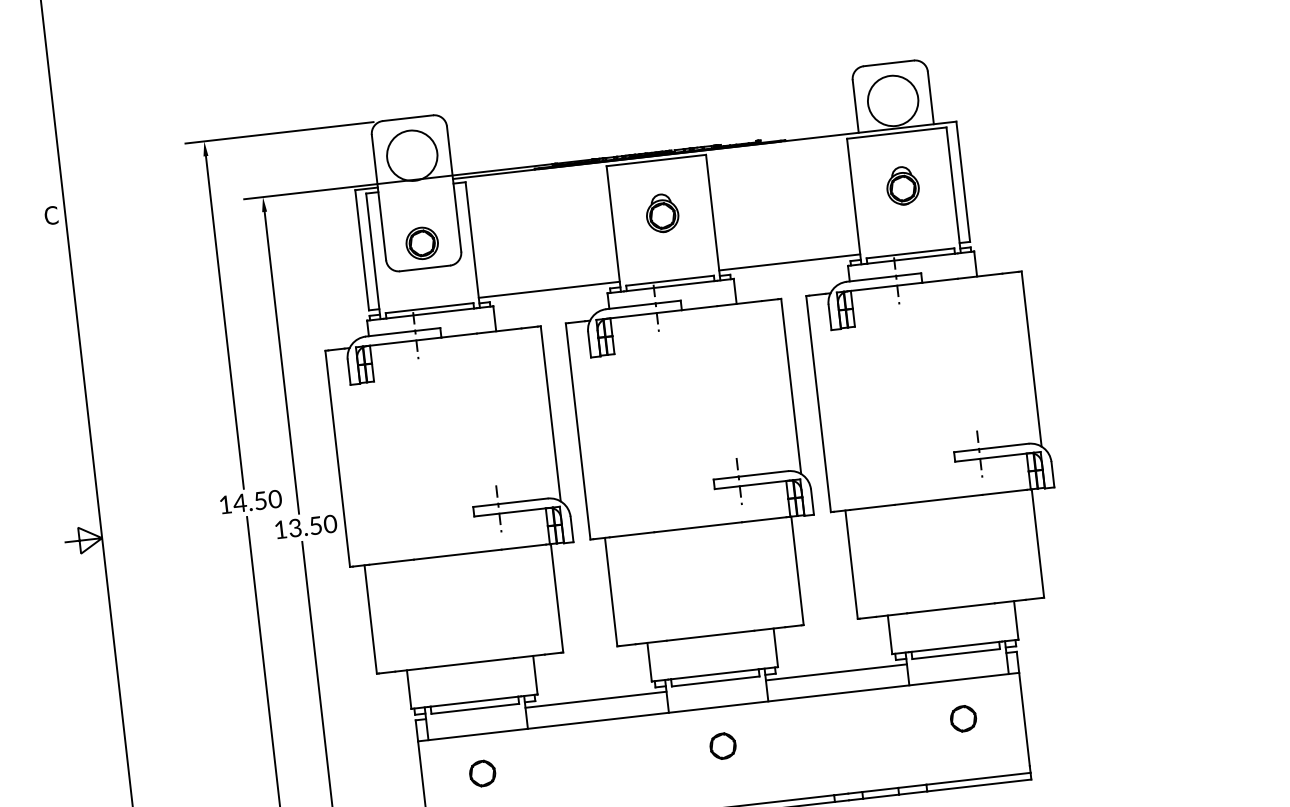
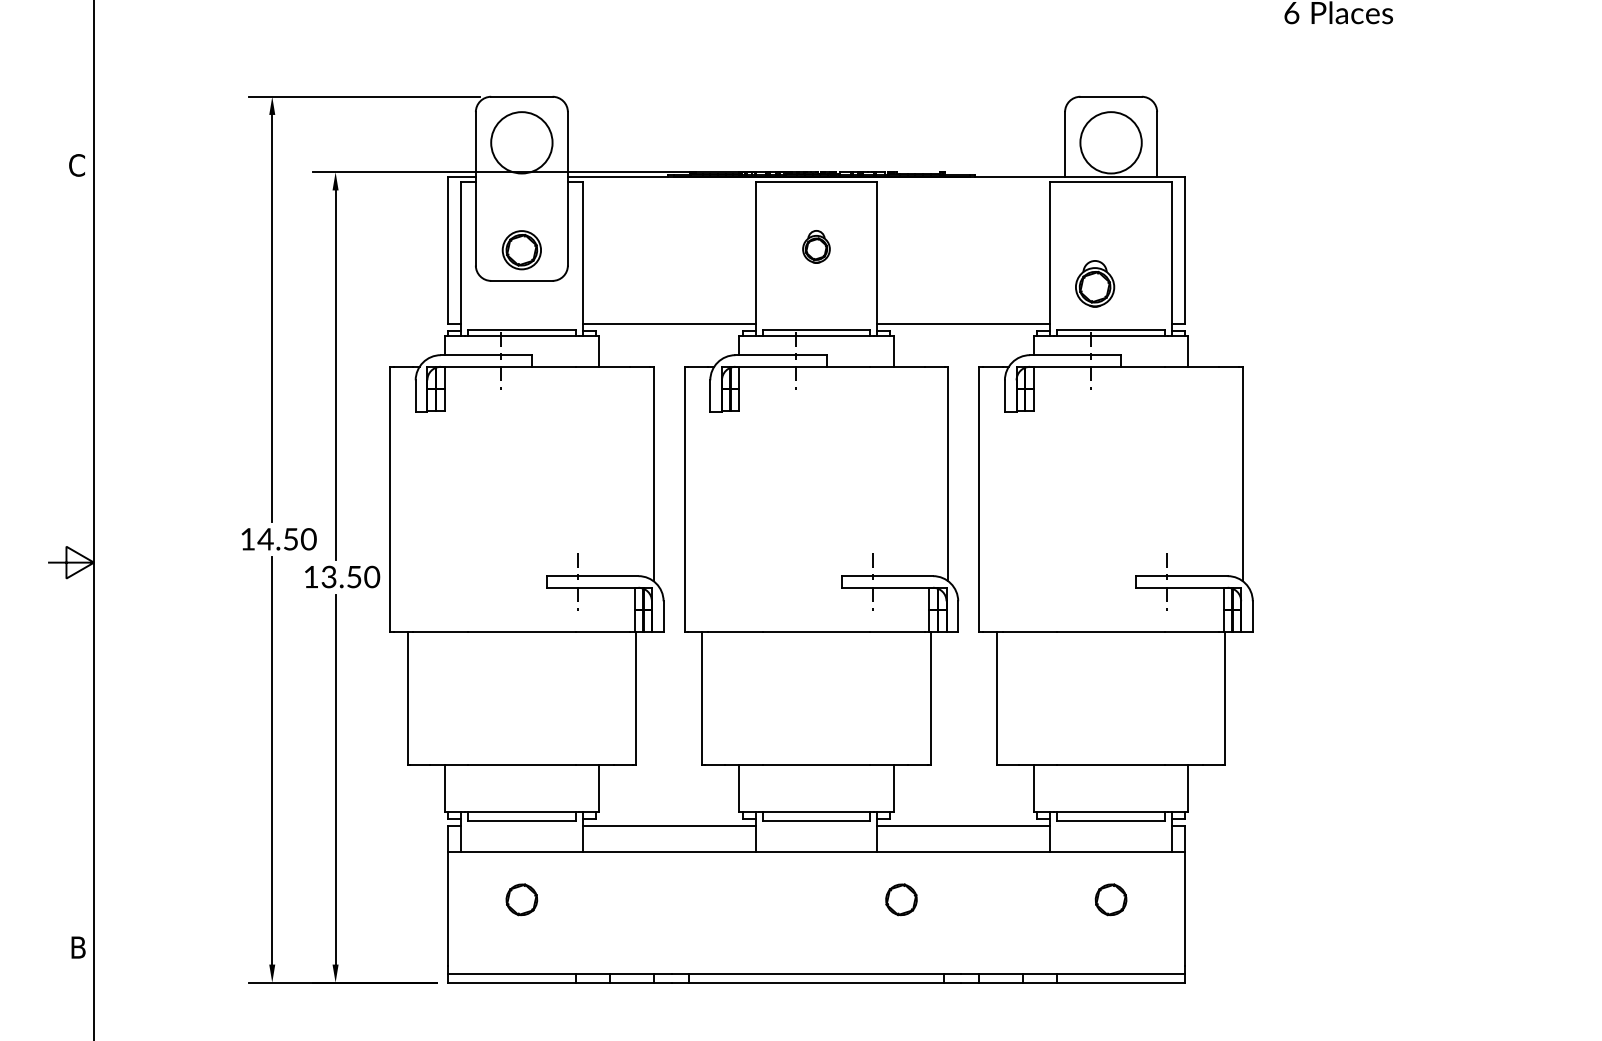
part: (903, 185) -> (1095, 283), moved
part: (662, 212) -> (816, 246), size x0.7
part: (723, 745) -> (901, 899), moved

